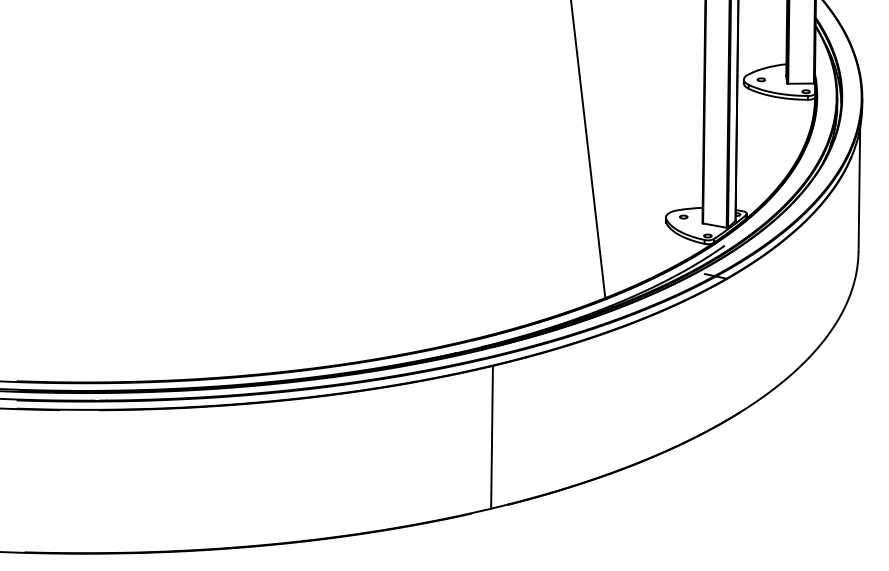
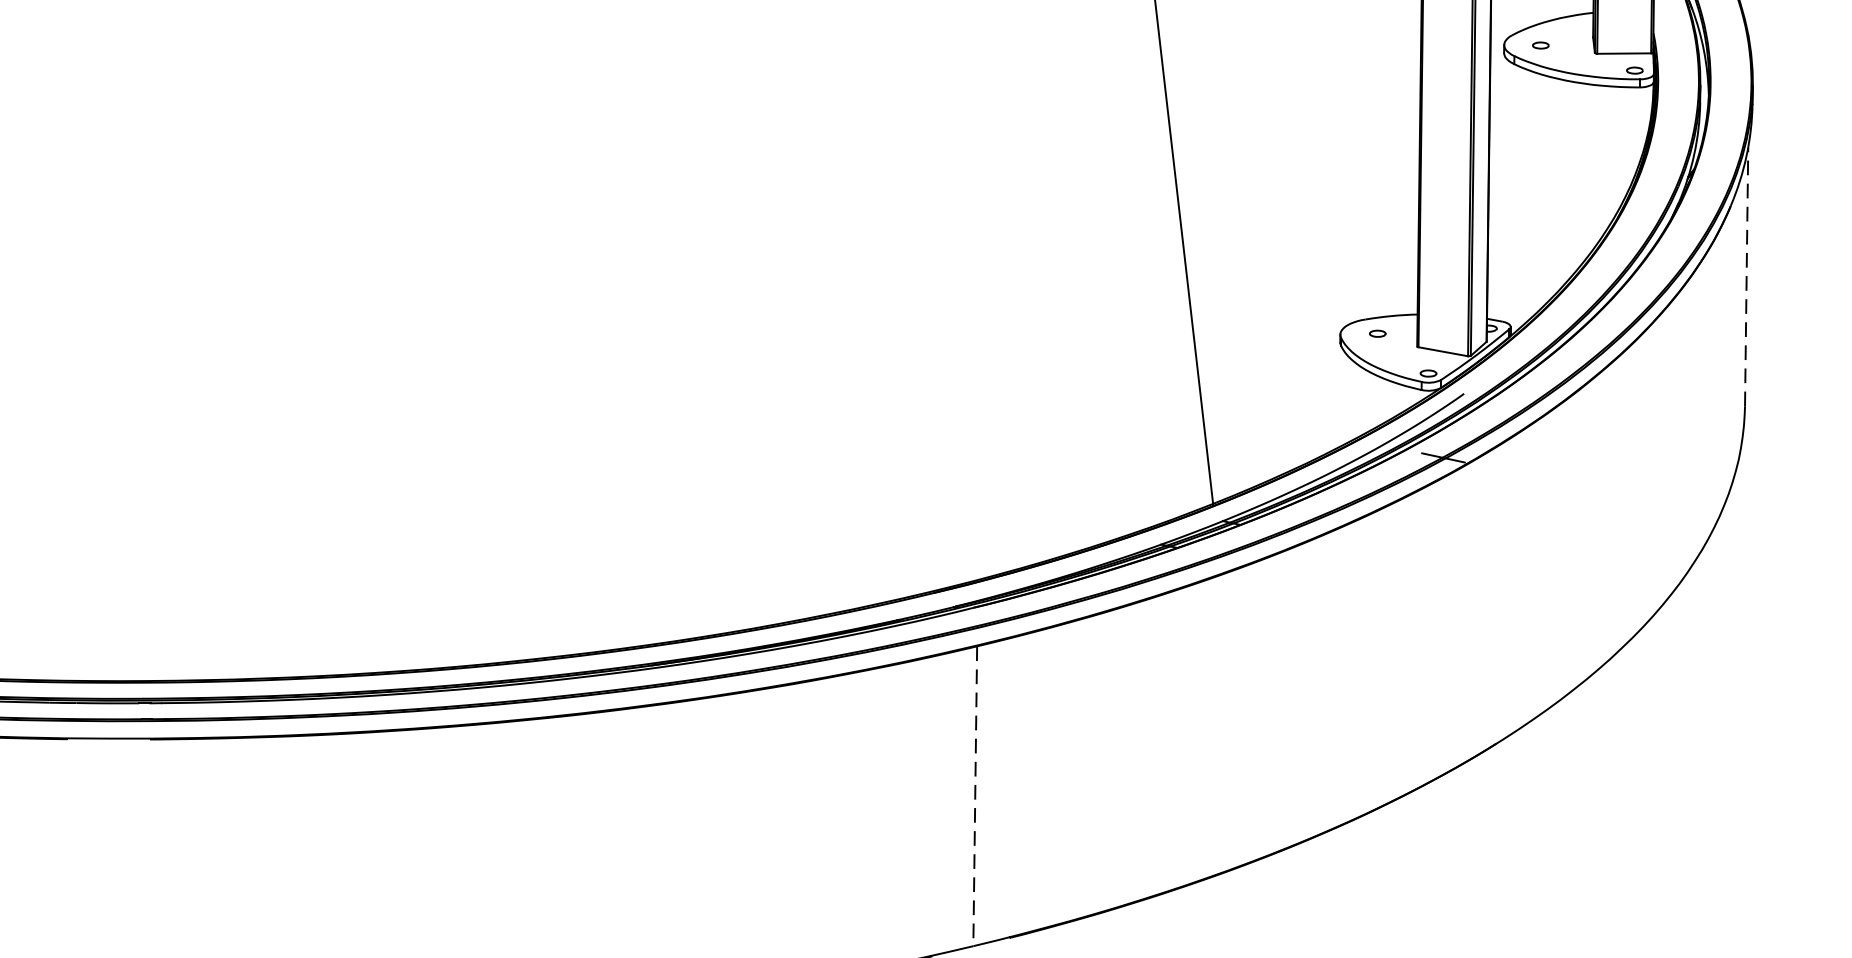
line: (859, 190) -> (1746, 277), solid -> dashed
line: (492, 437) -> (976, 796), solid -> dashed

